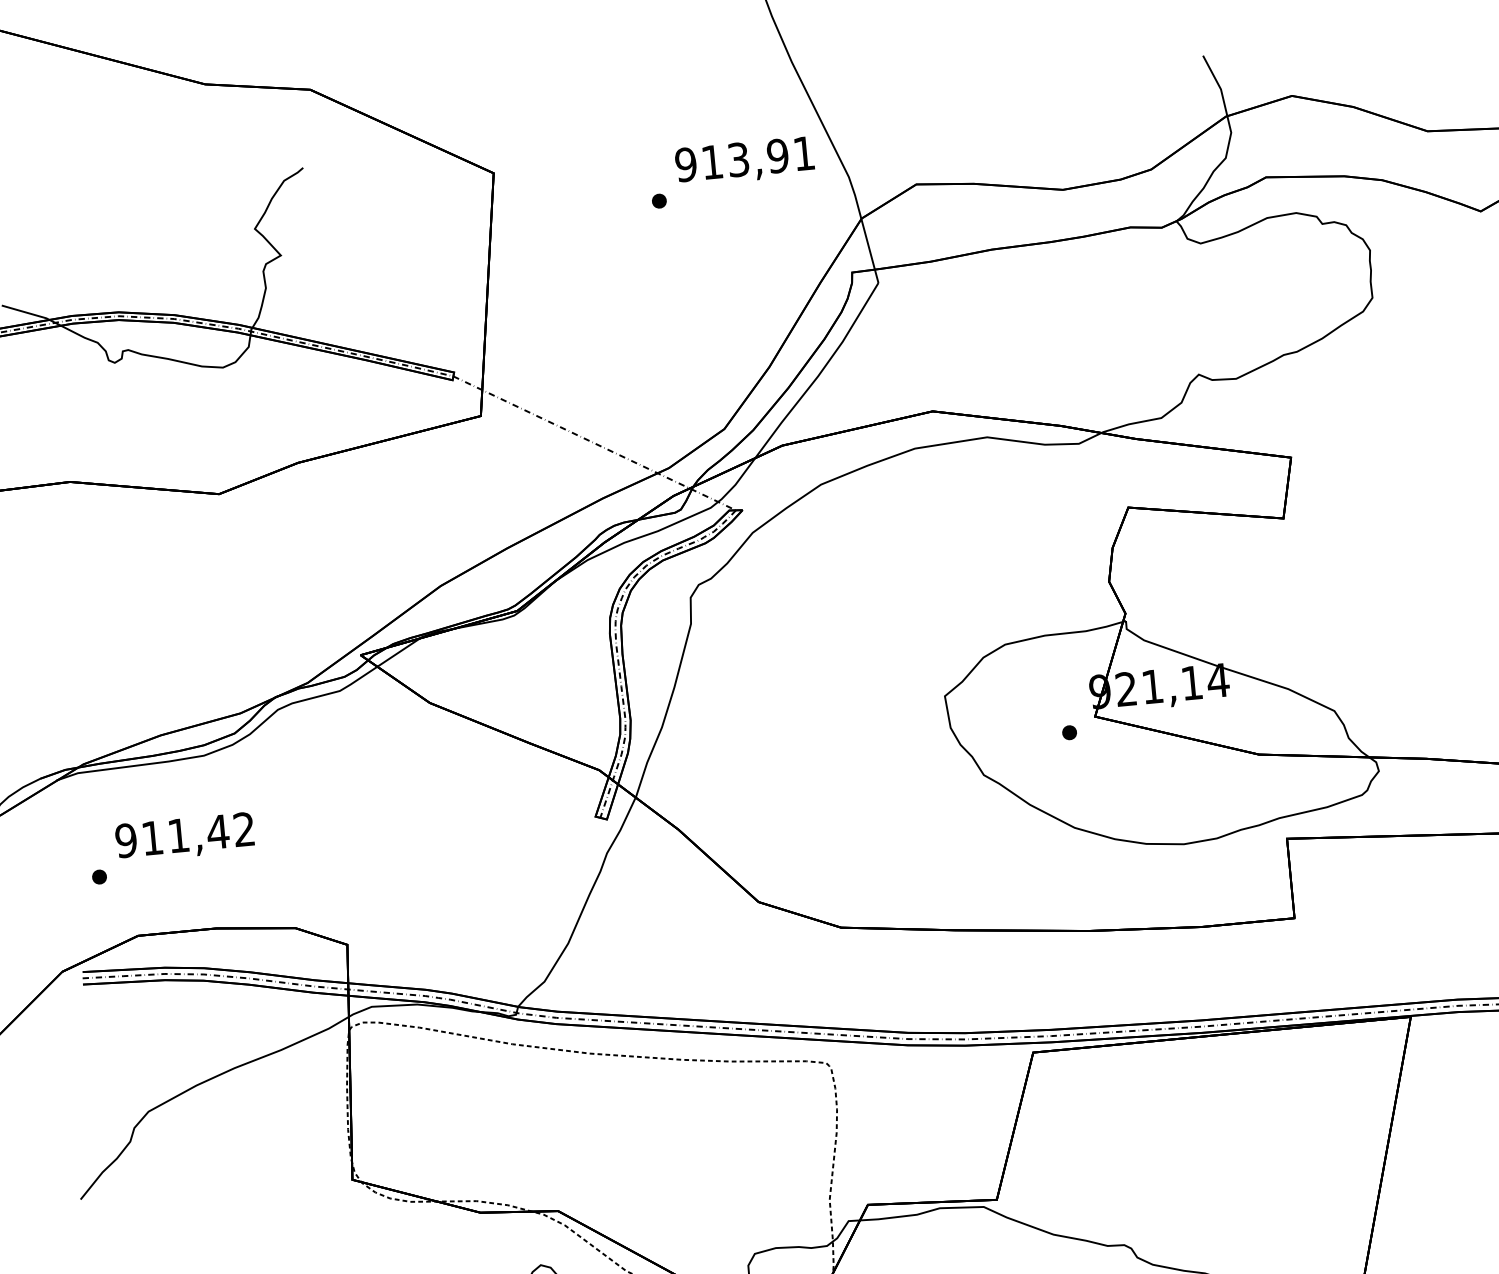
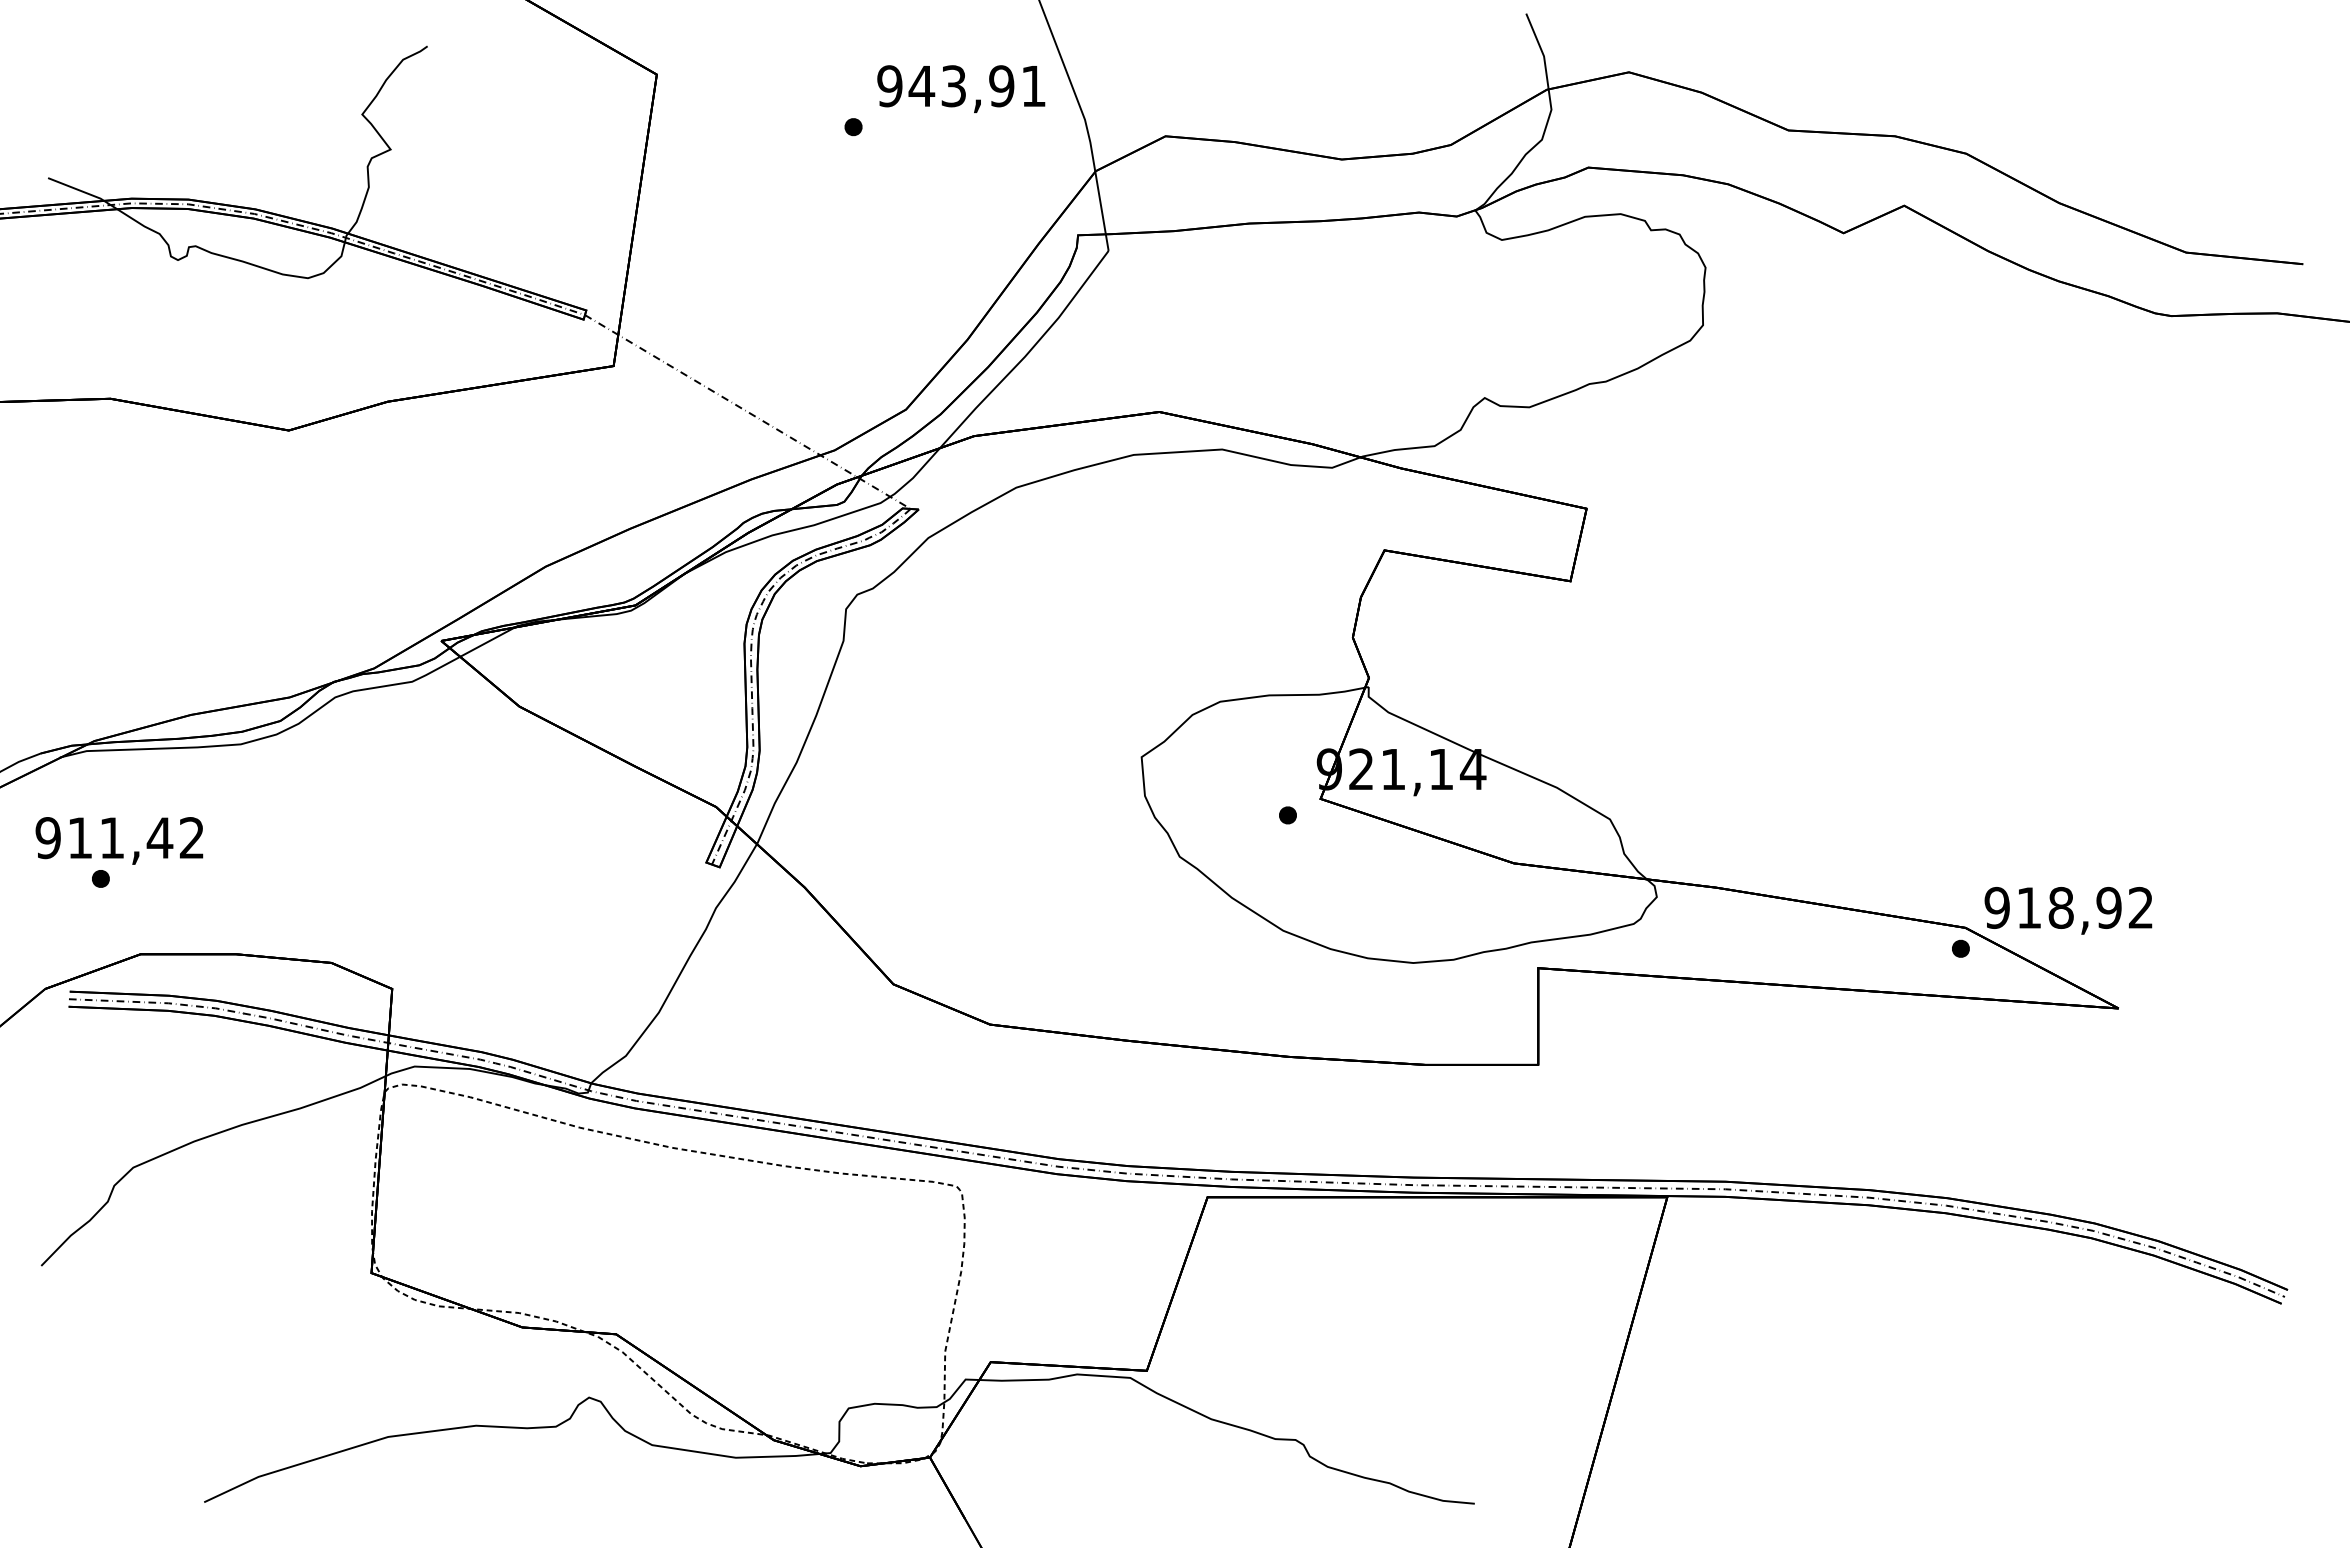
text: (712, 162) -> (921, 86), 913,91 -> 943,91
text: (184, 837) -> (119, 840), moved

